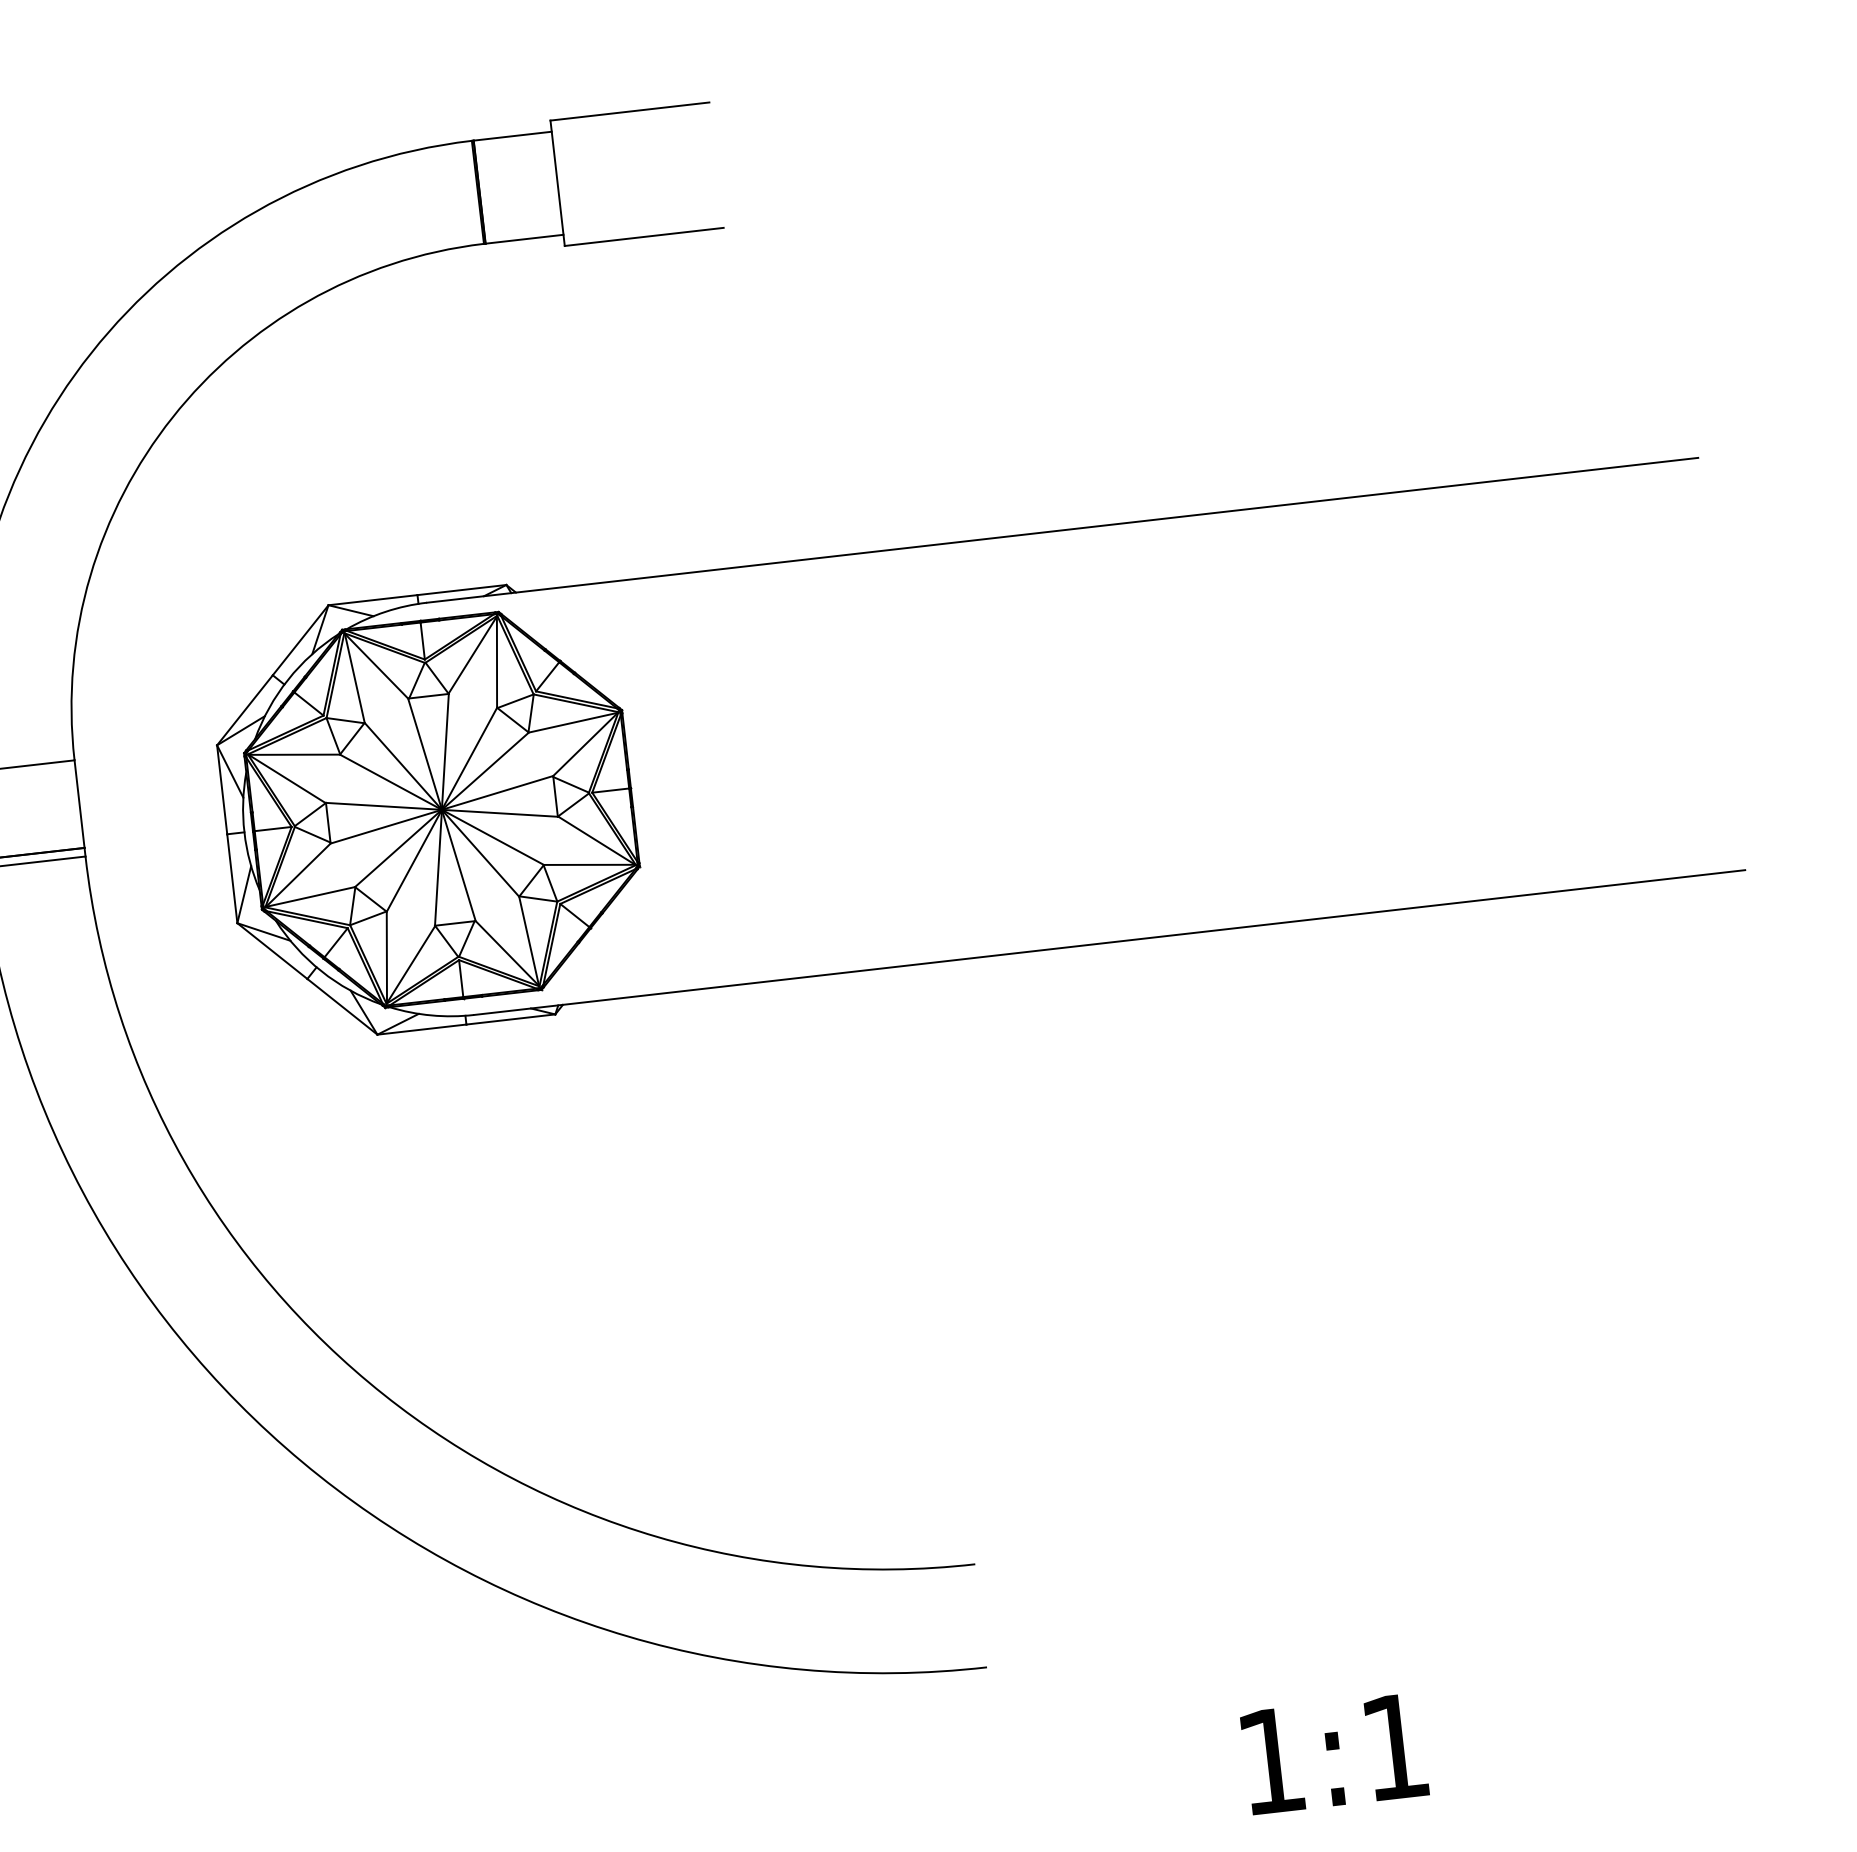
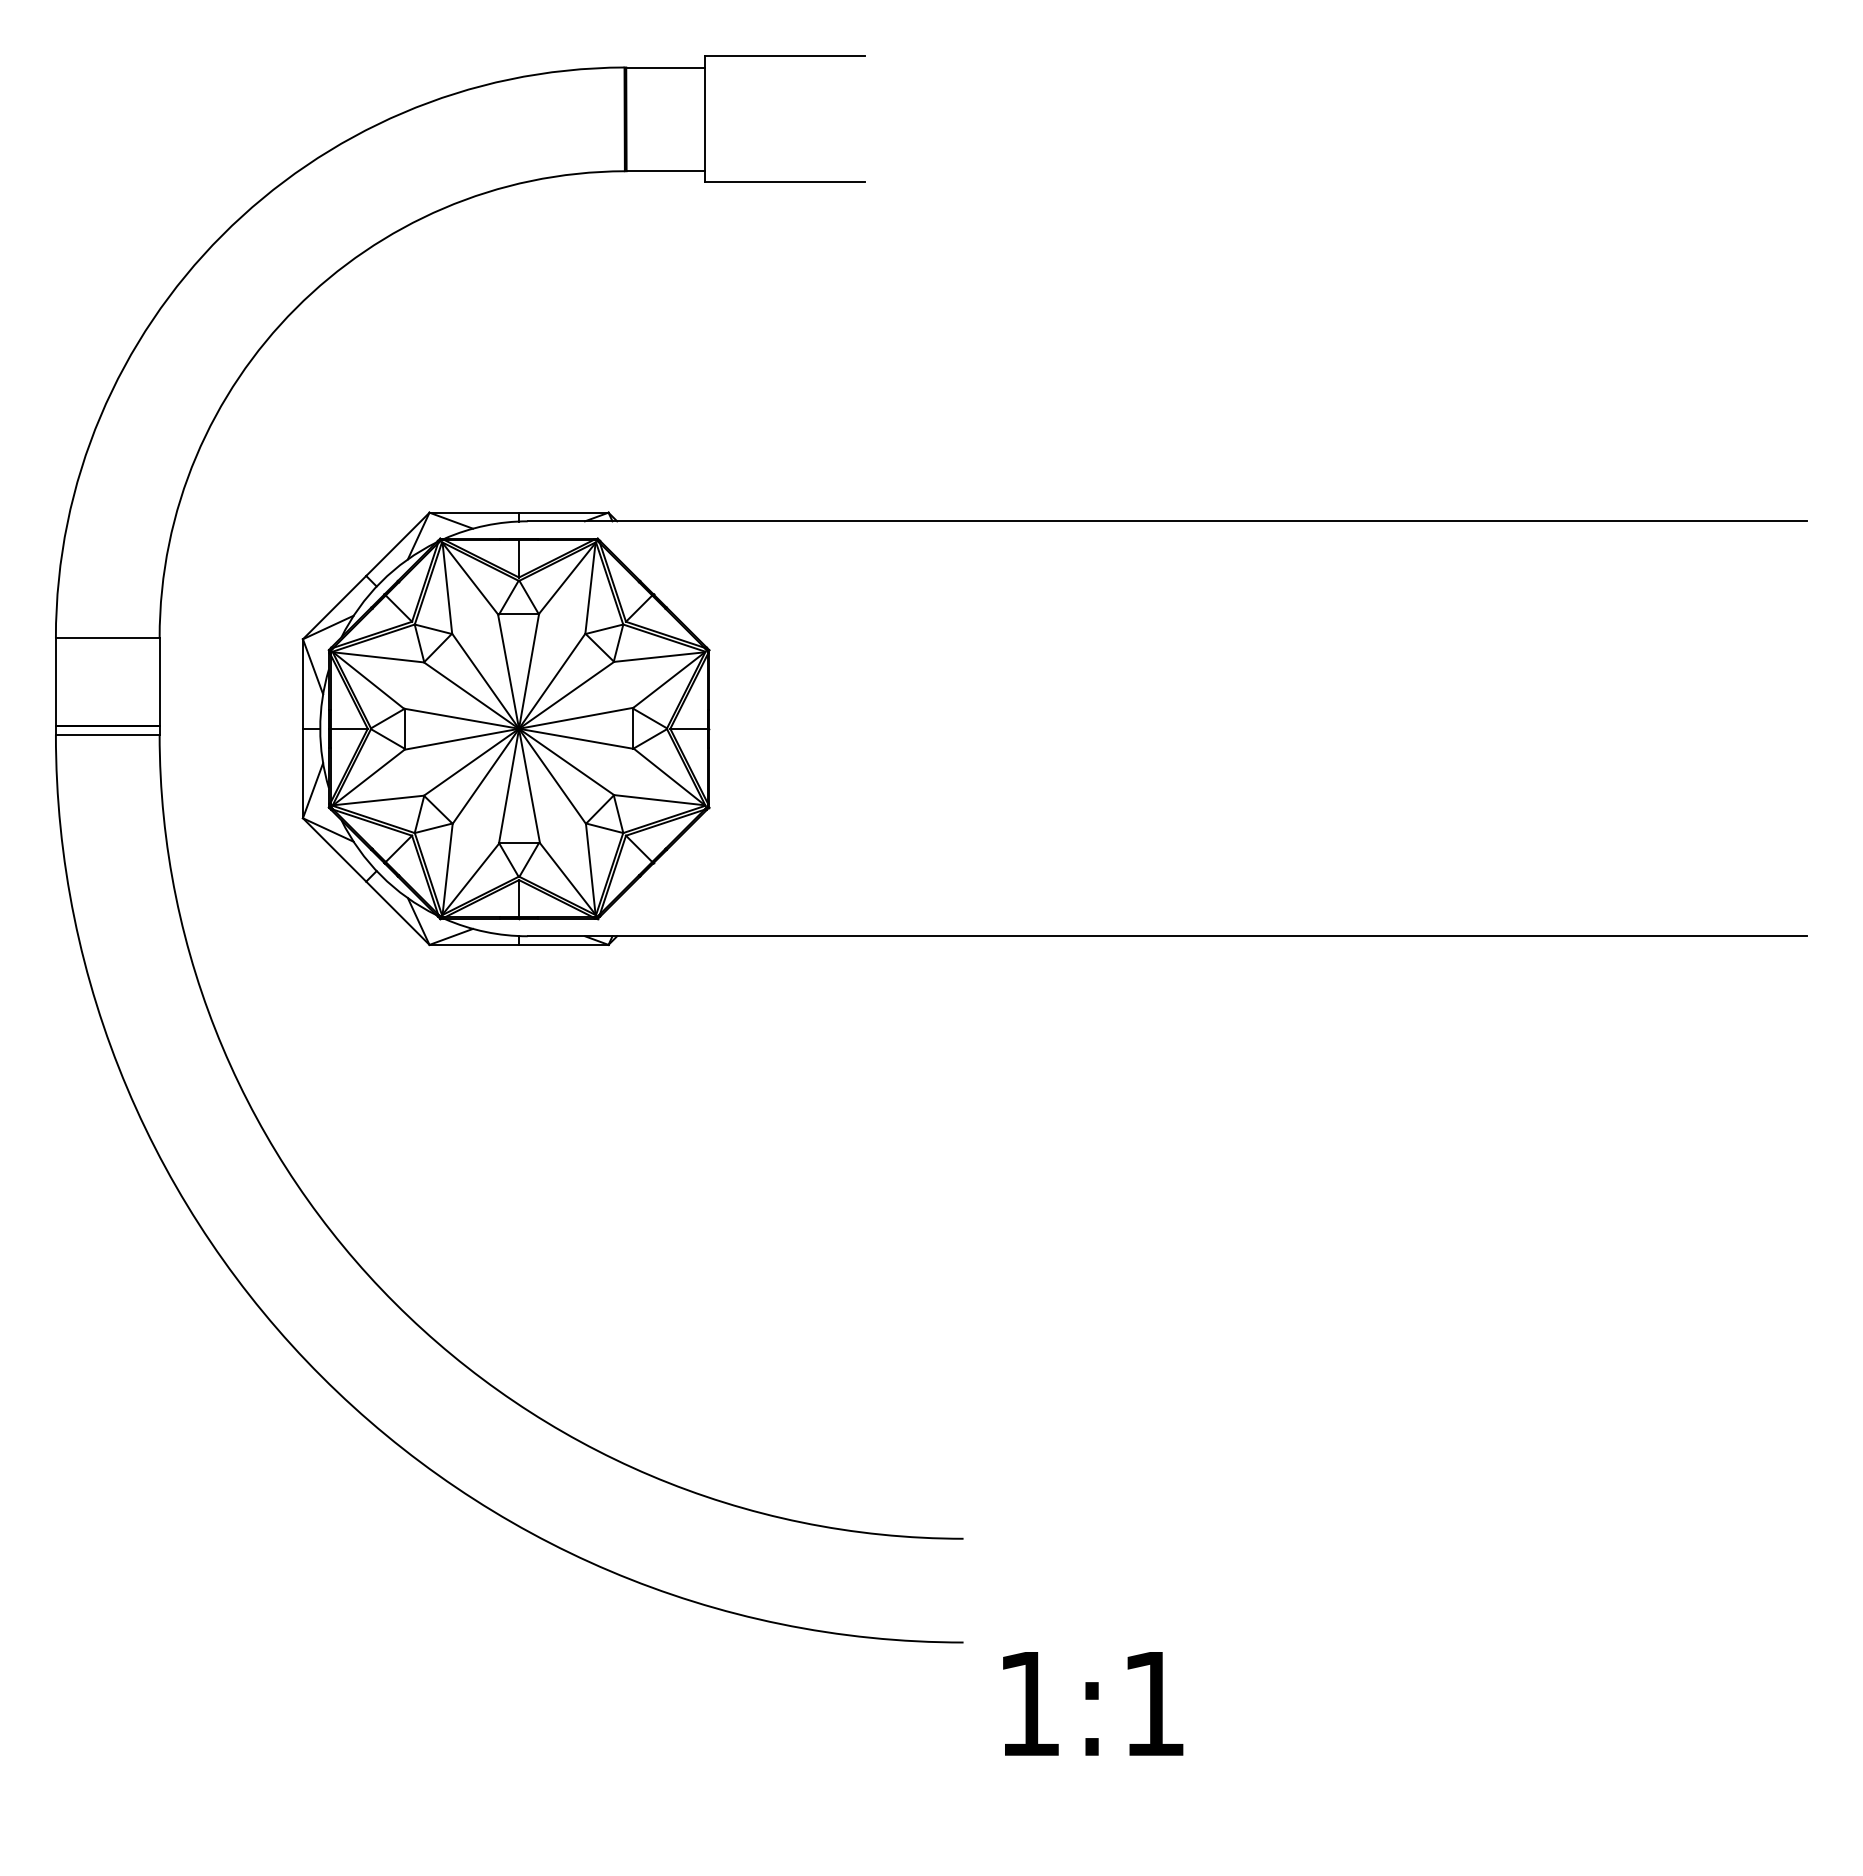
text: (1334, 1753) -> (1093, 1703), moved

